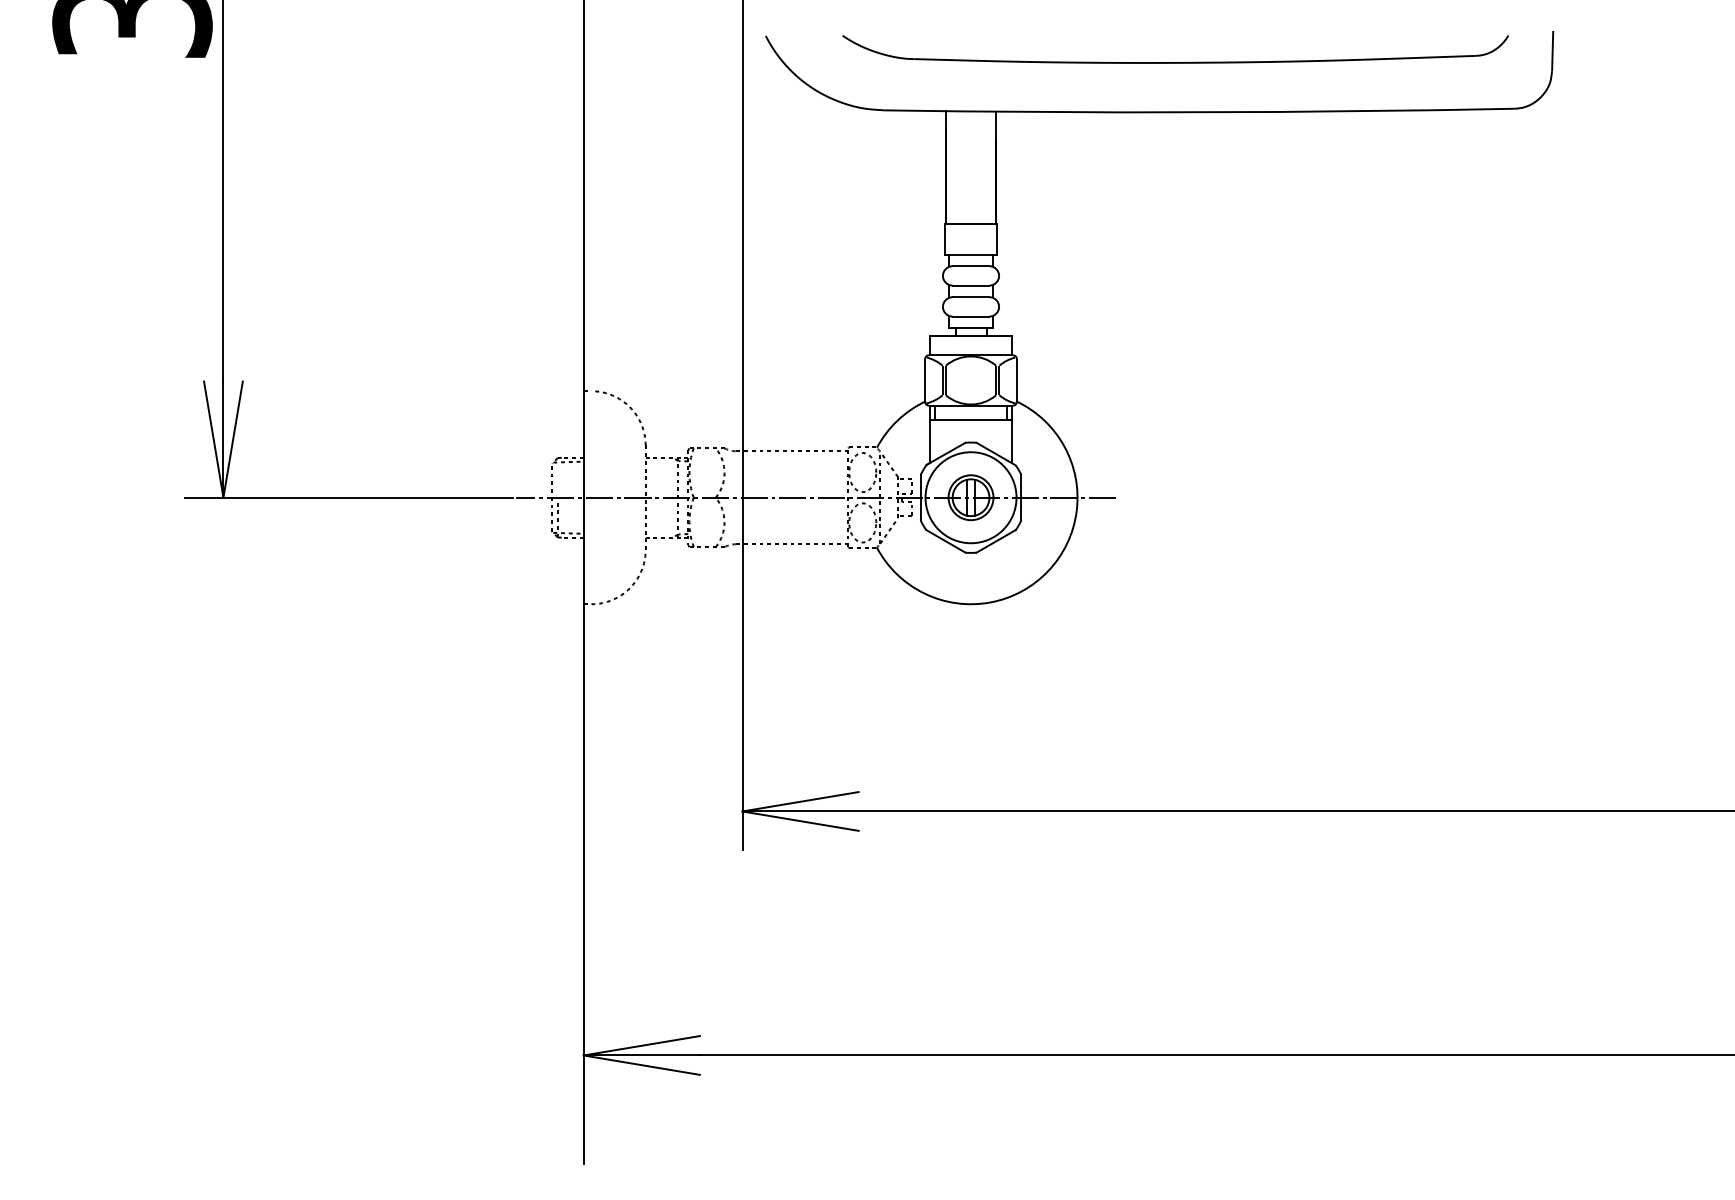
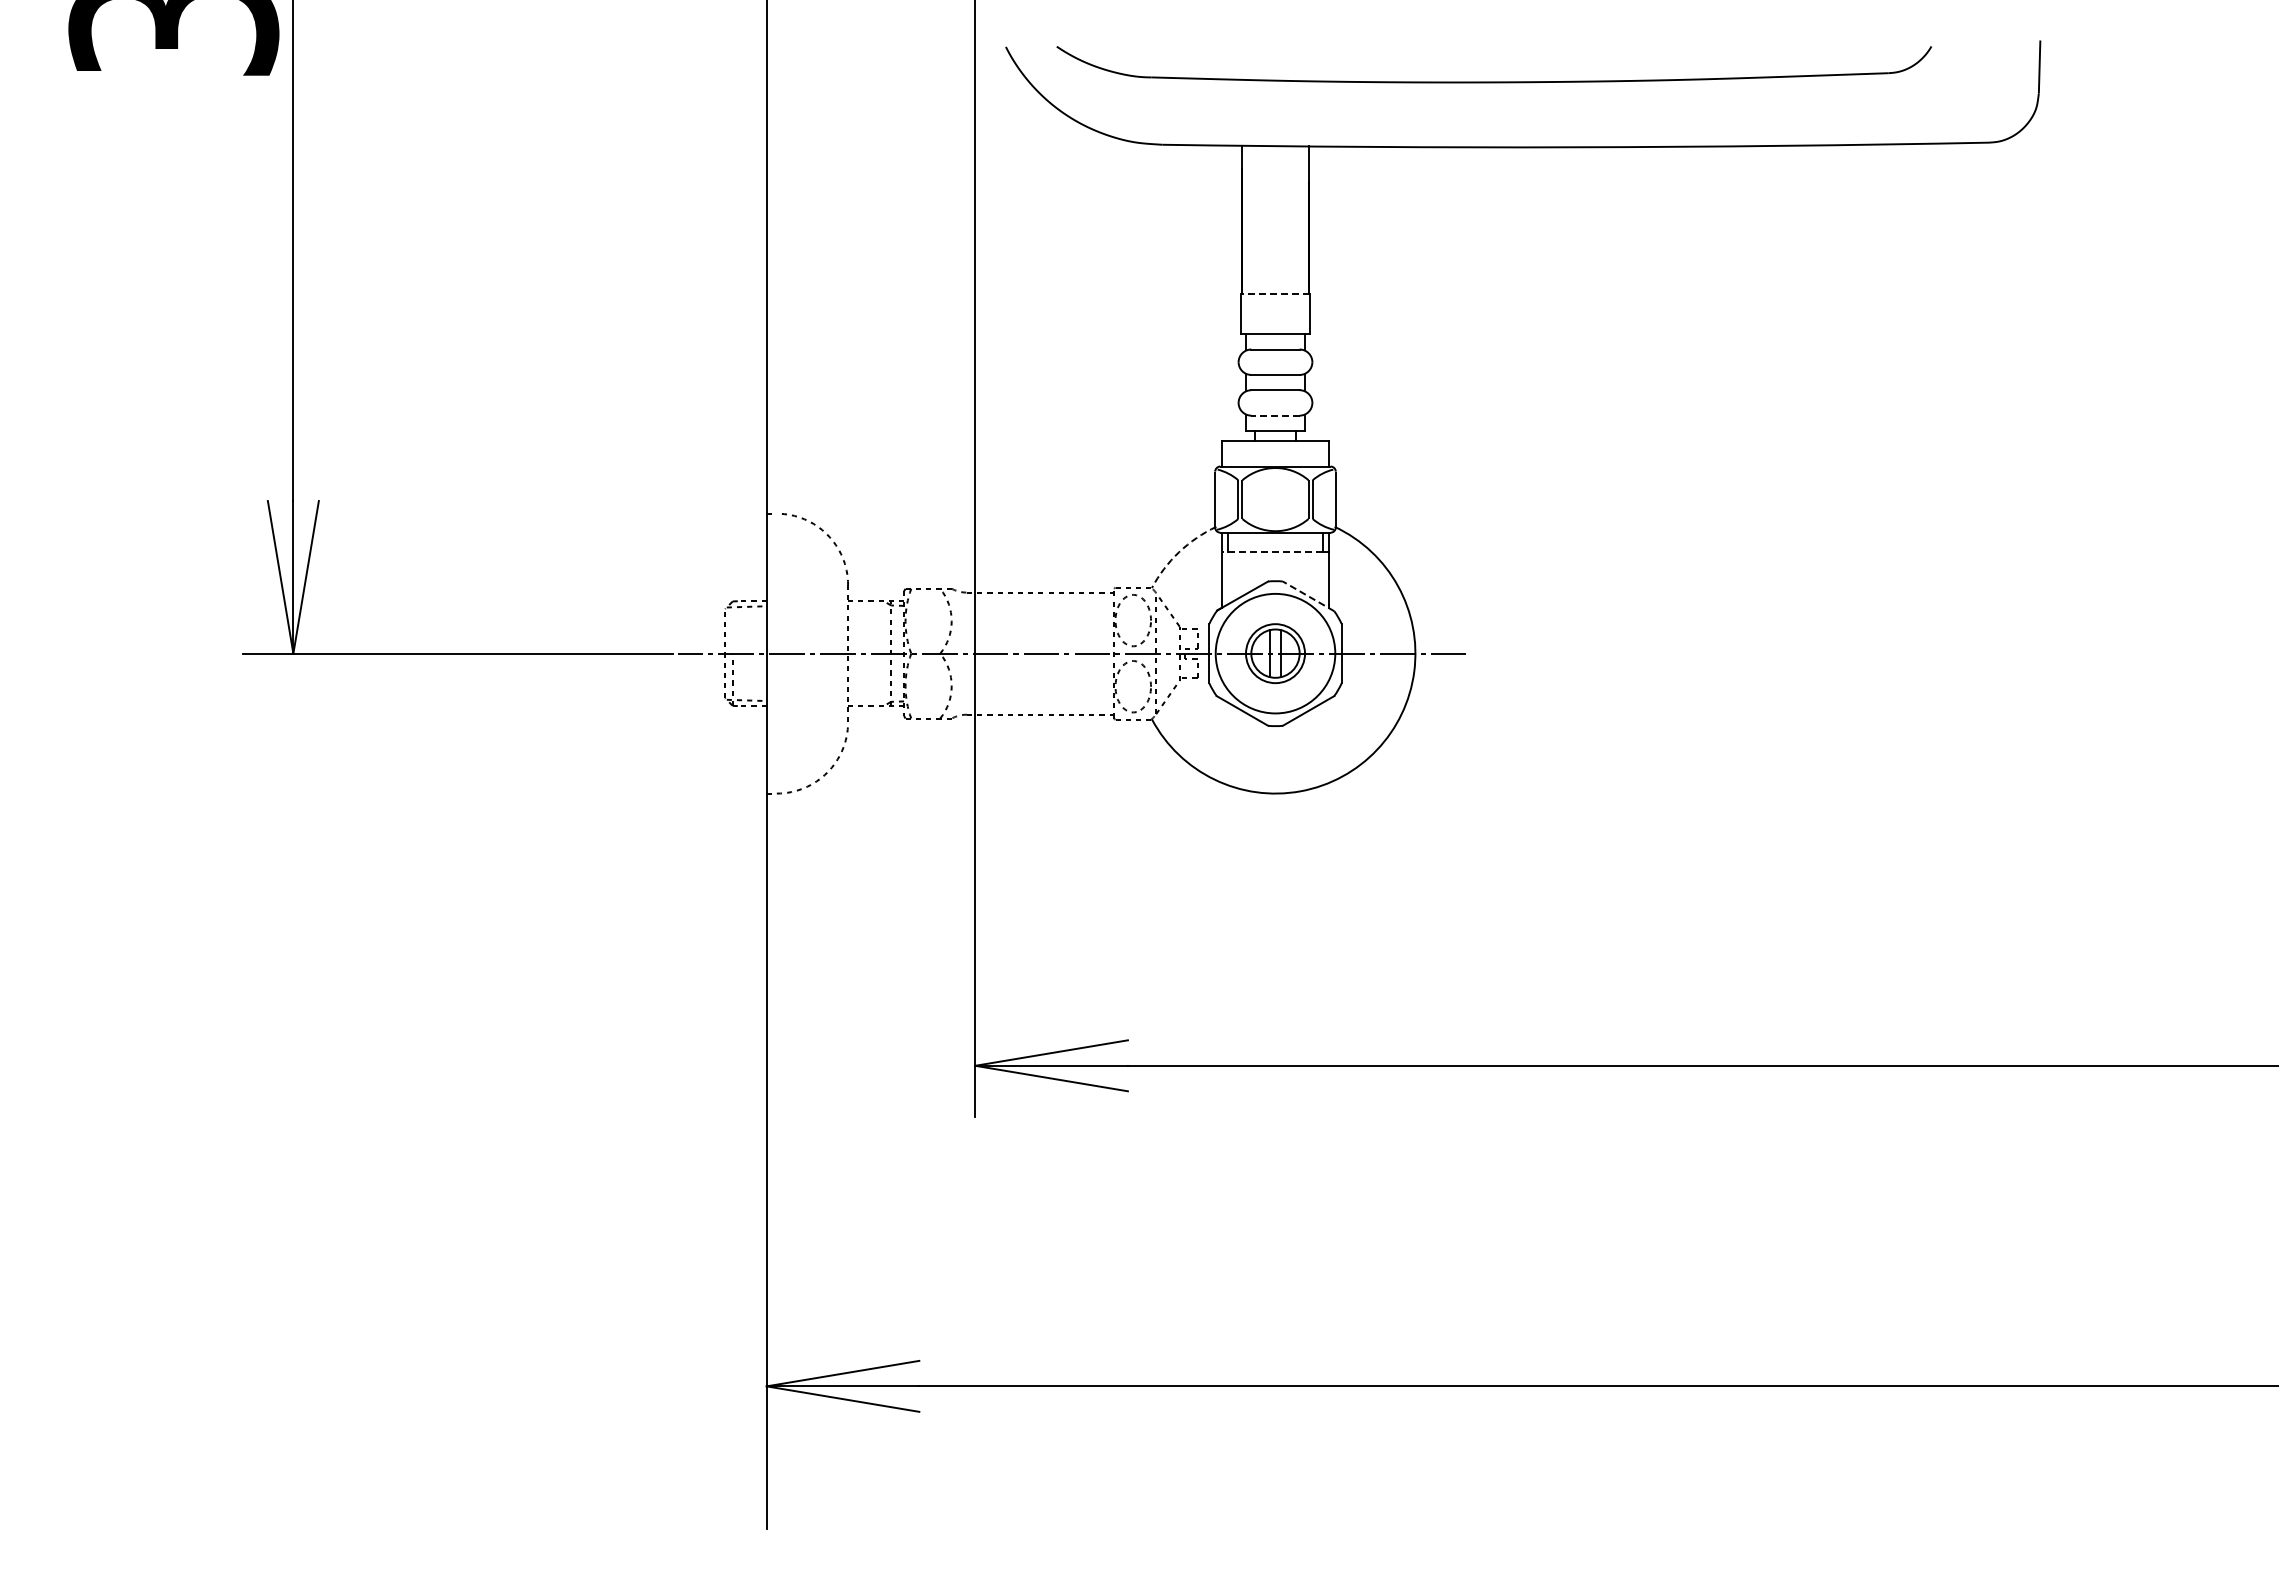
part: (1175, 62) -> (1493, 81), moved
line: (971, 223) -> (1275, 293), solid -> dashed
line: (971, 316) -> (1275, 415), solid -> dashed
line: (968, 419) -> (1272, 551), solid -> dashed
arc: (897, 420) -> (1179, 552), solid -> dashed
line: (996, 454) -> (1308, 596), solid -> dashed

